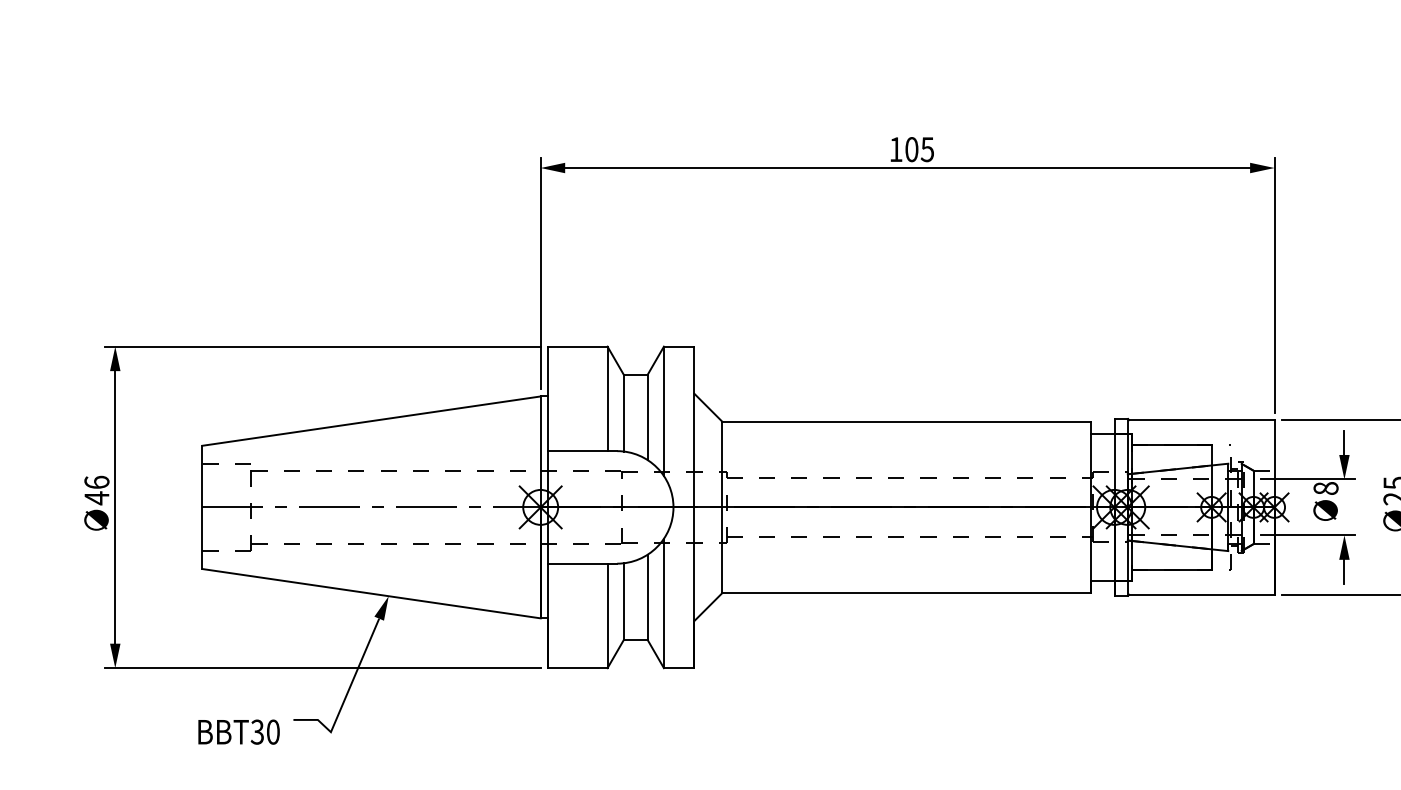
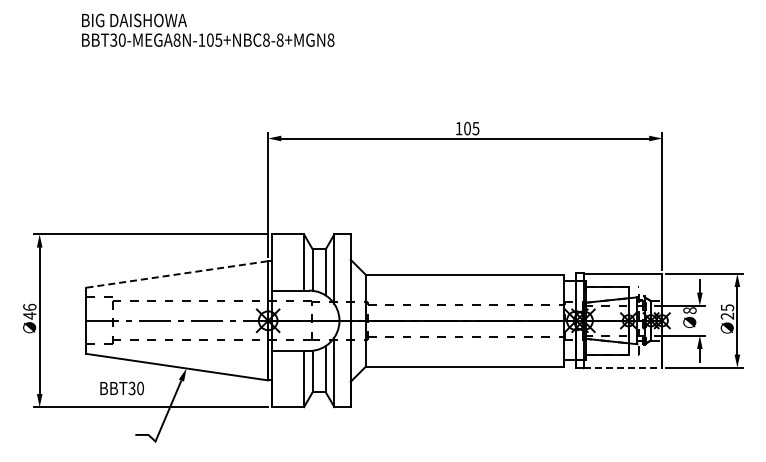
line: (371, 421) -> (177, 274), solid -> dashed
line: (1202, 594) -> (623, 367), solid -> dashed
text: (237, 732) -> (121, 388), moved

